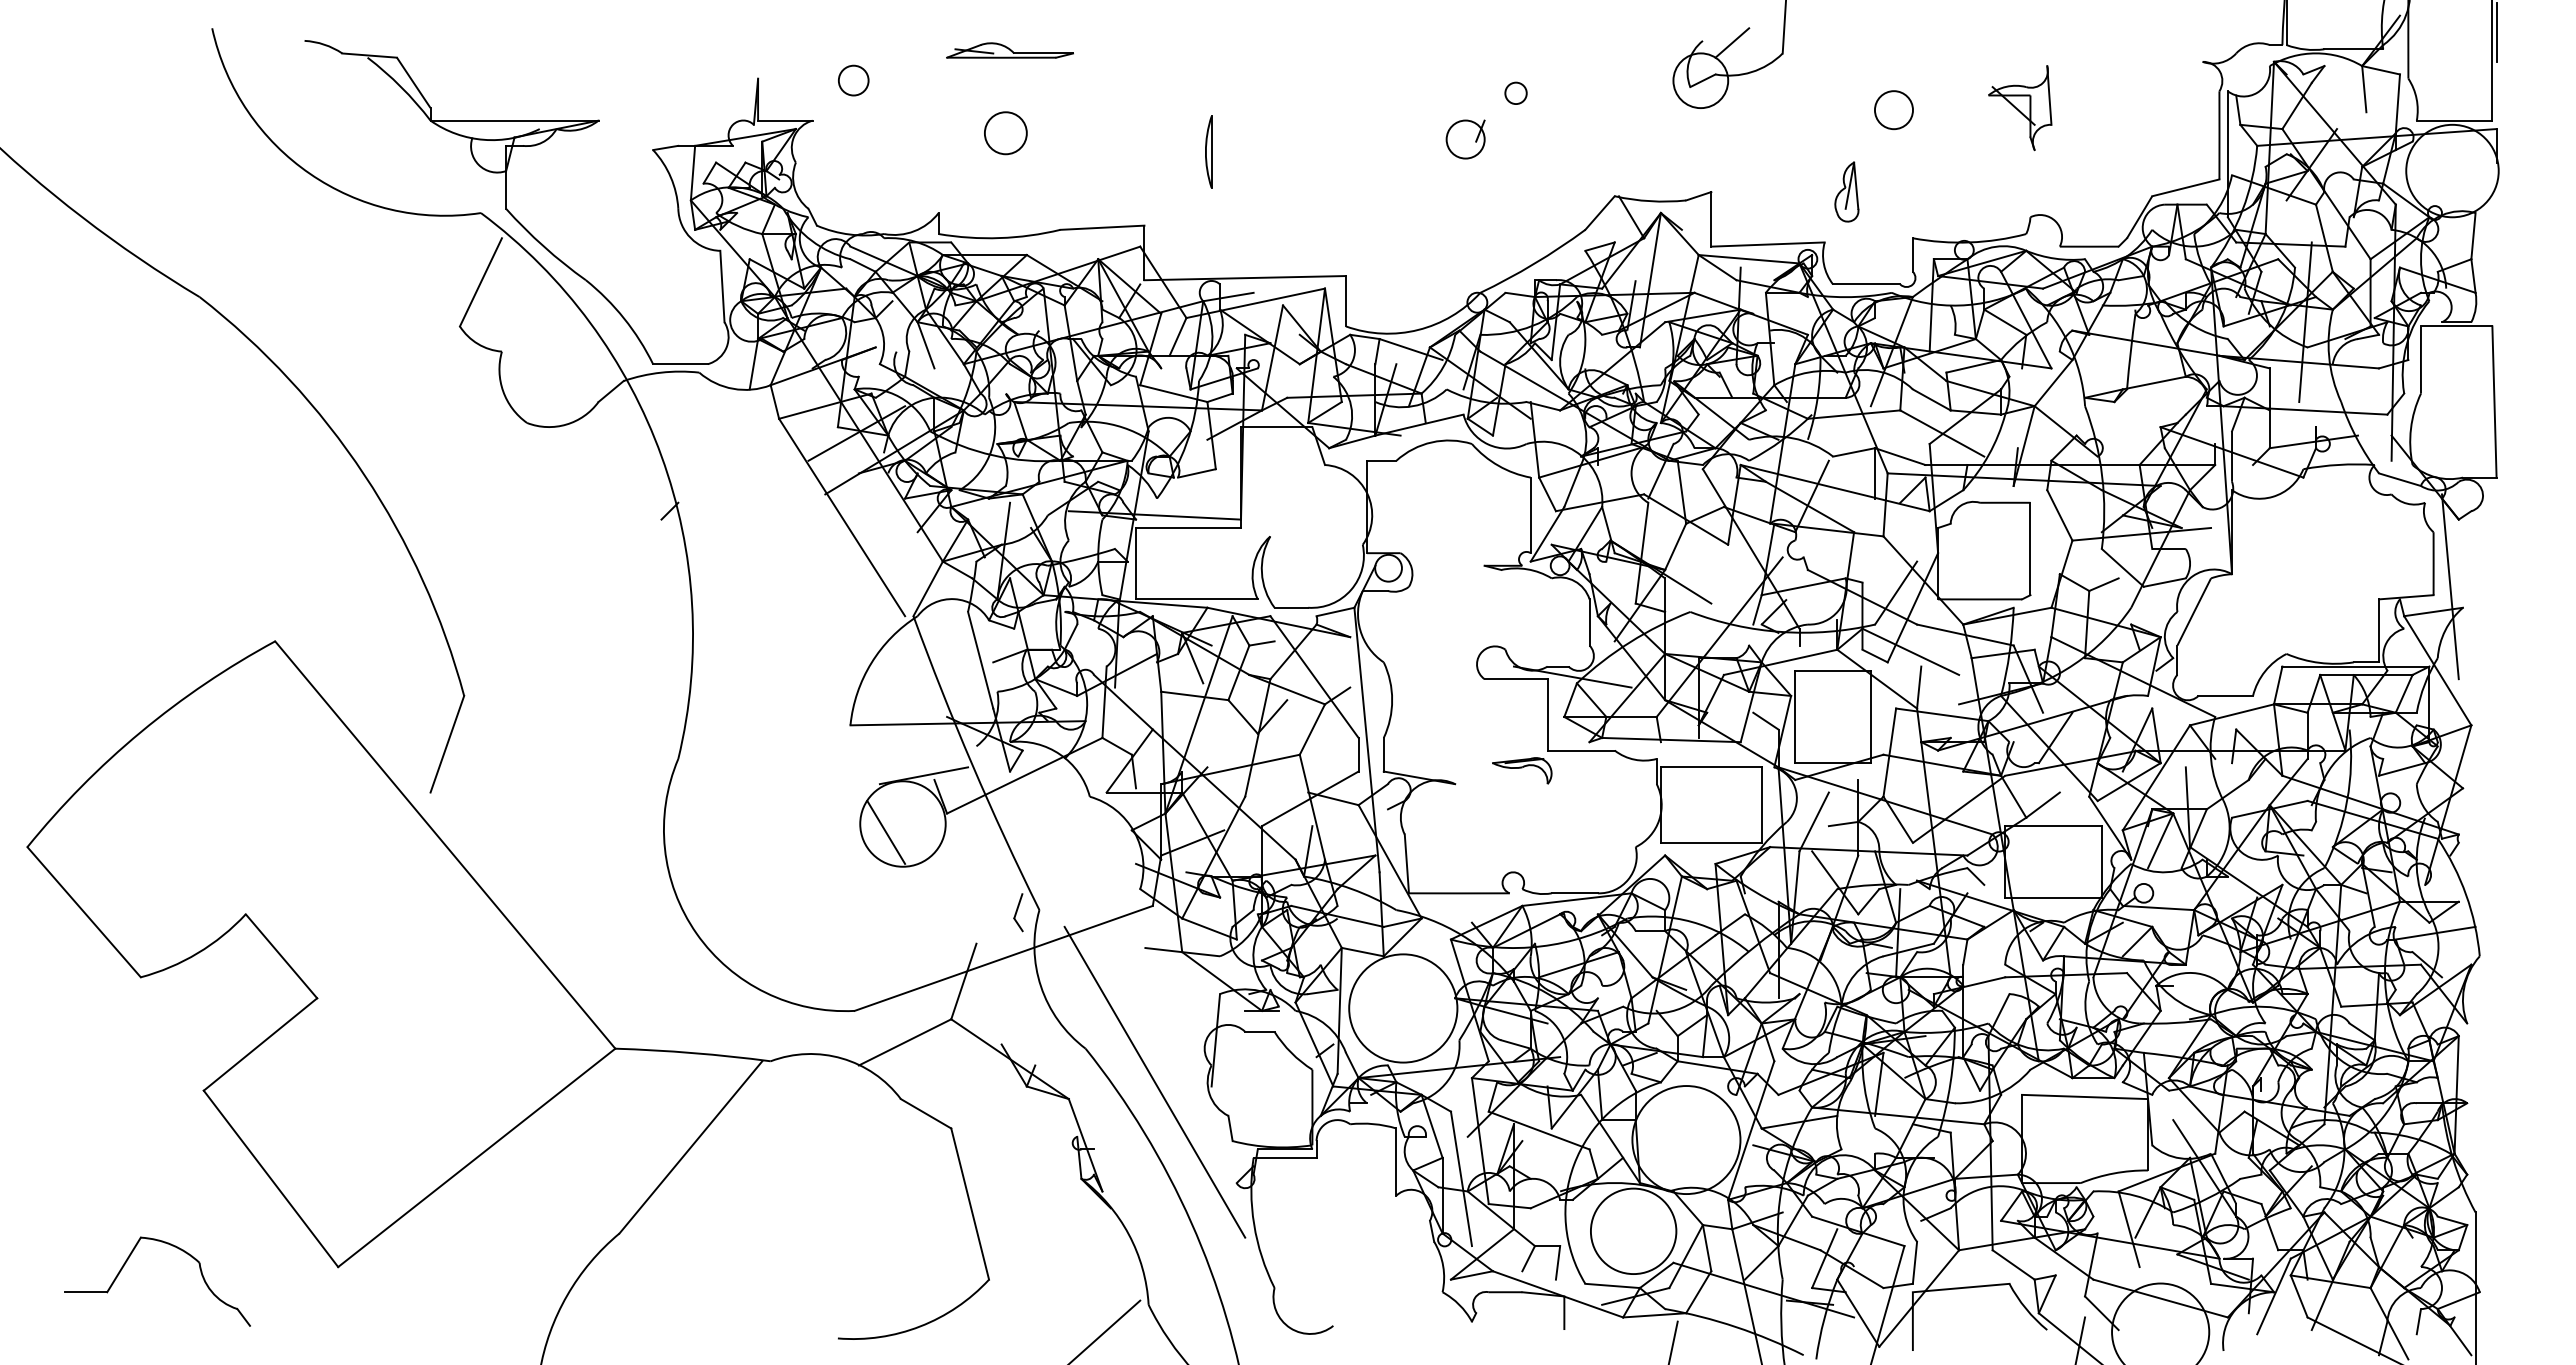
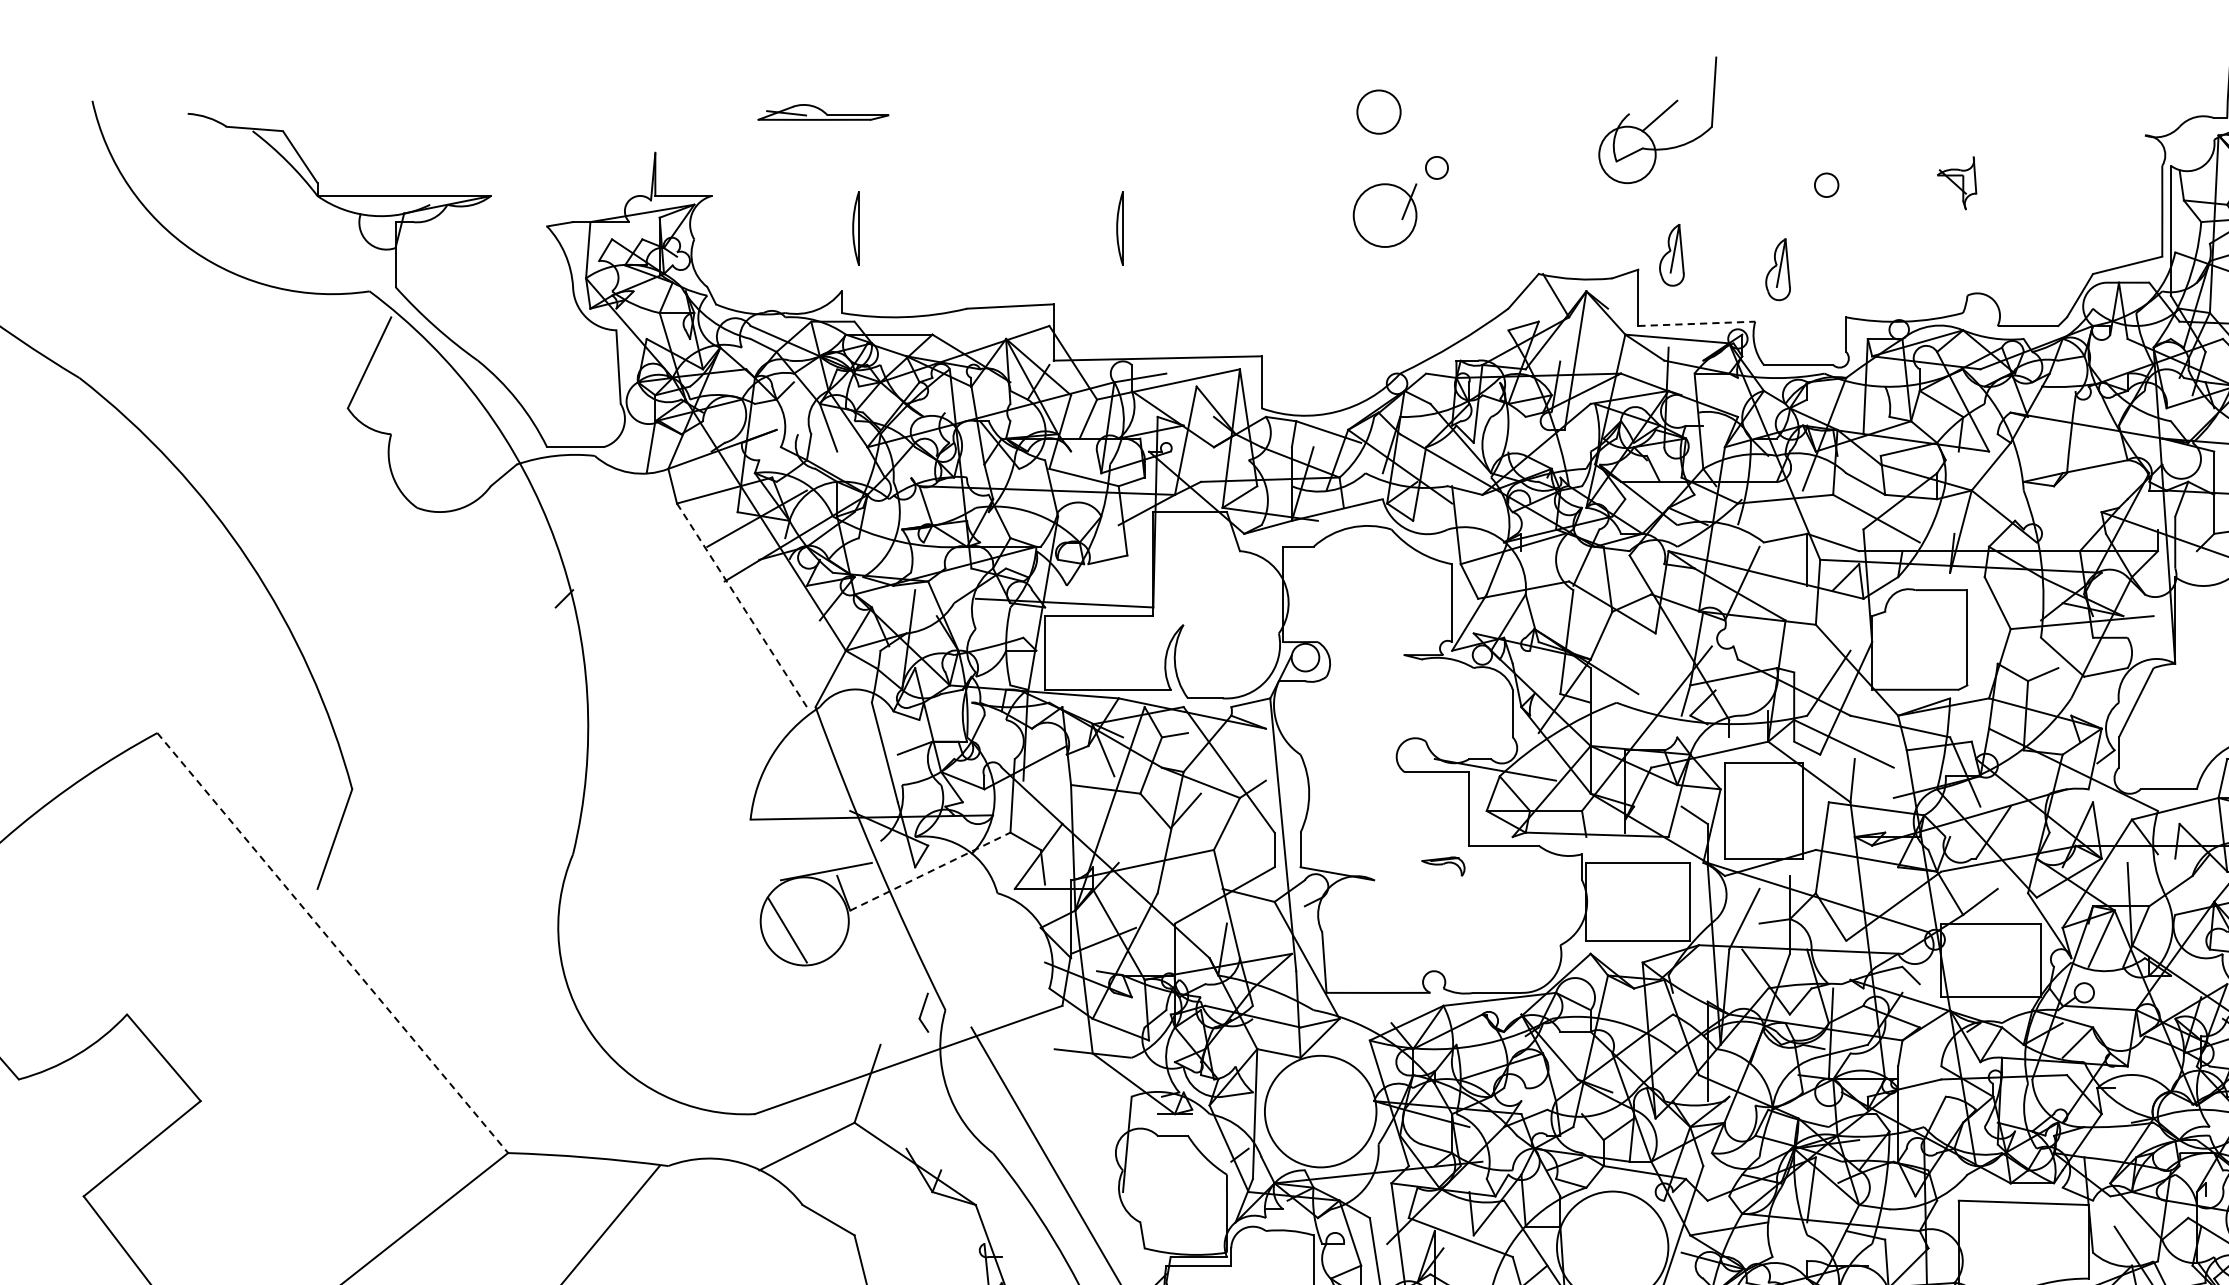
part: (1009, 50) -> (822, 112), moved
circle: (853, 80) -> (753, 154), removed
part: (2020, 108) -> (1957, 183), size x0.6
circle: (1893, 110) -> (1826, 185), size x0.6
circle: (1005, 133) -> (1378, 112), moved
part: (1465, 139) -> (1384, 215), size x1.6
part: (952, 151) -> (855, 227), added
part: (1743, 177) -> (1671, 254), added
line: (1768, 244) -> (1697, 323), solid -> dashed
line: (842, 517) -> (742, 605), solid -> dashed
part: (1522, 770) -> (1443, 866), size x0.7
line: (1025, 775) -> (931, 871), solid -> dashed
line: (445, 845) -> (333, 943), solid -> dashed

